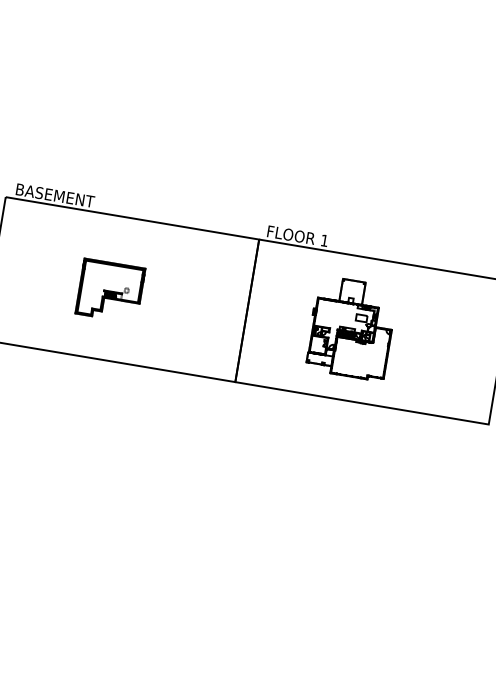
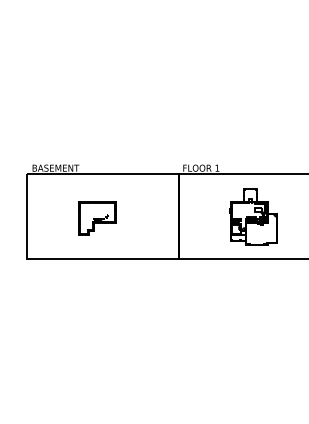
part: (351, 327) -> (253, 216), moved

